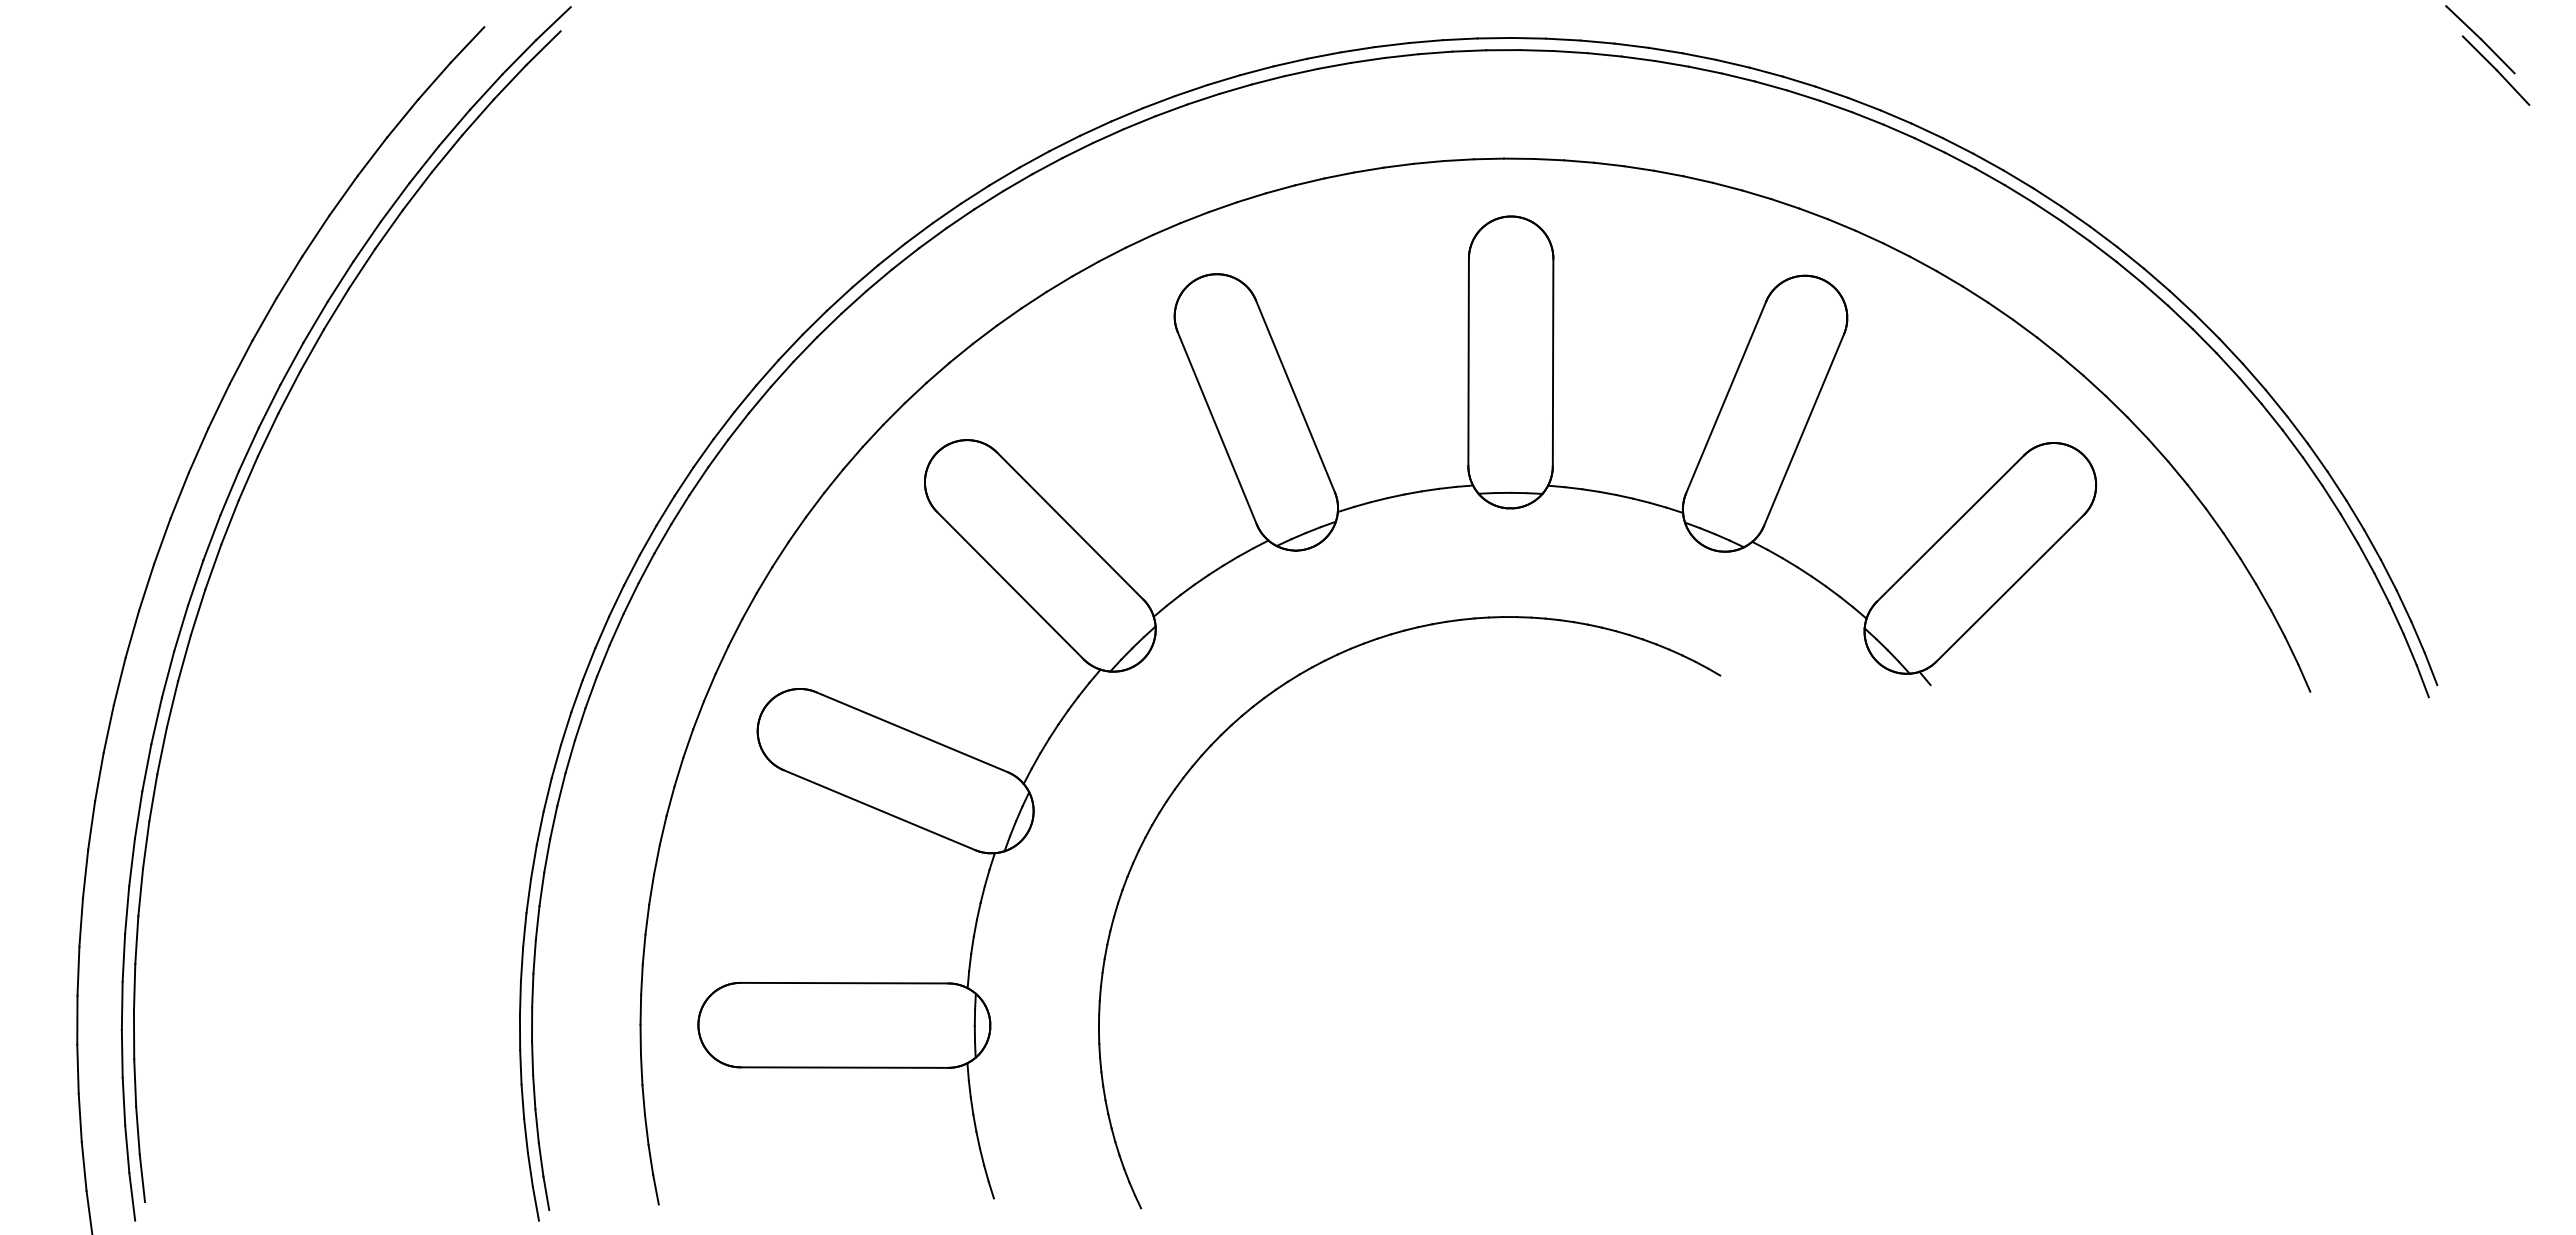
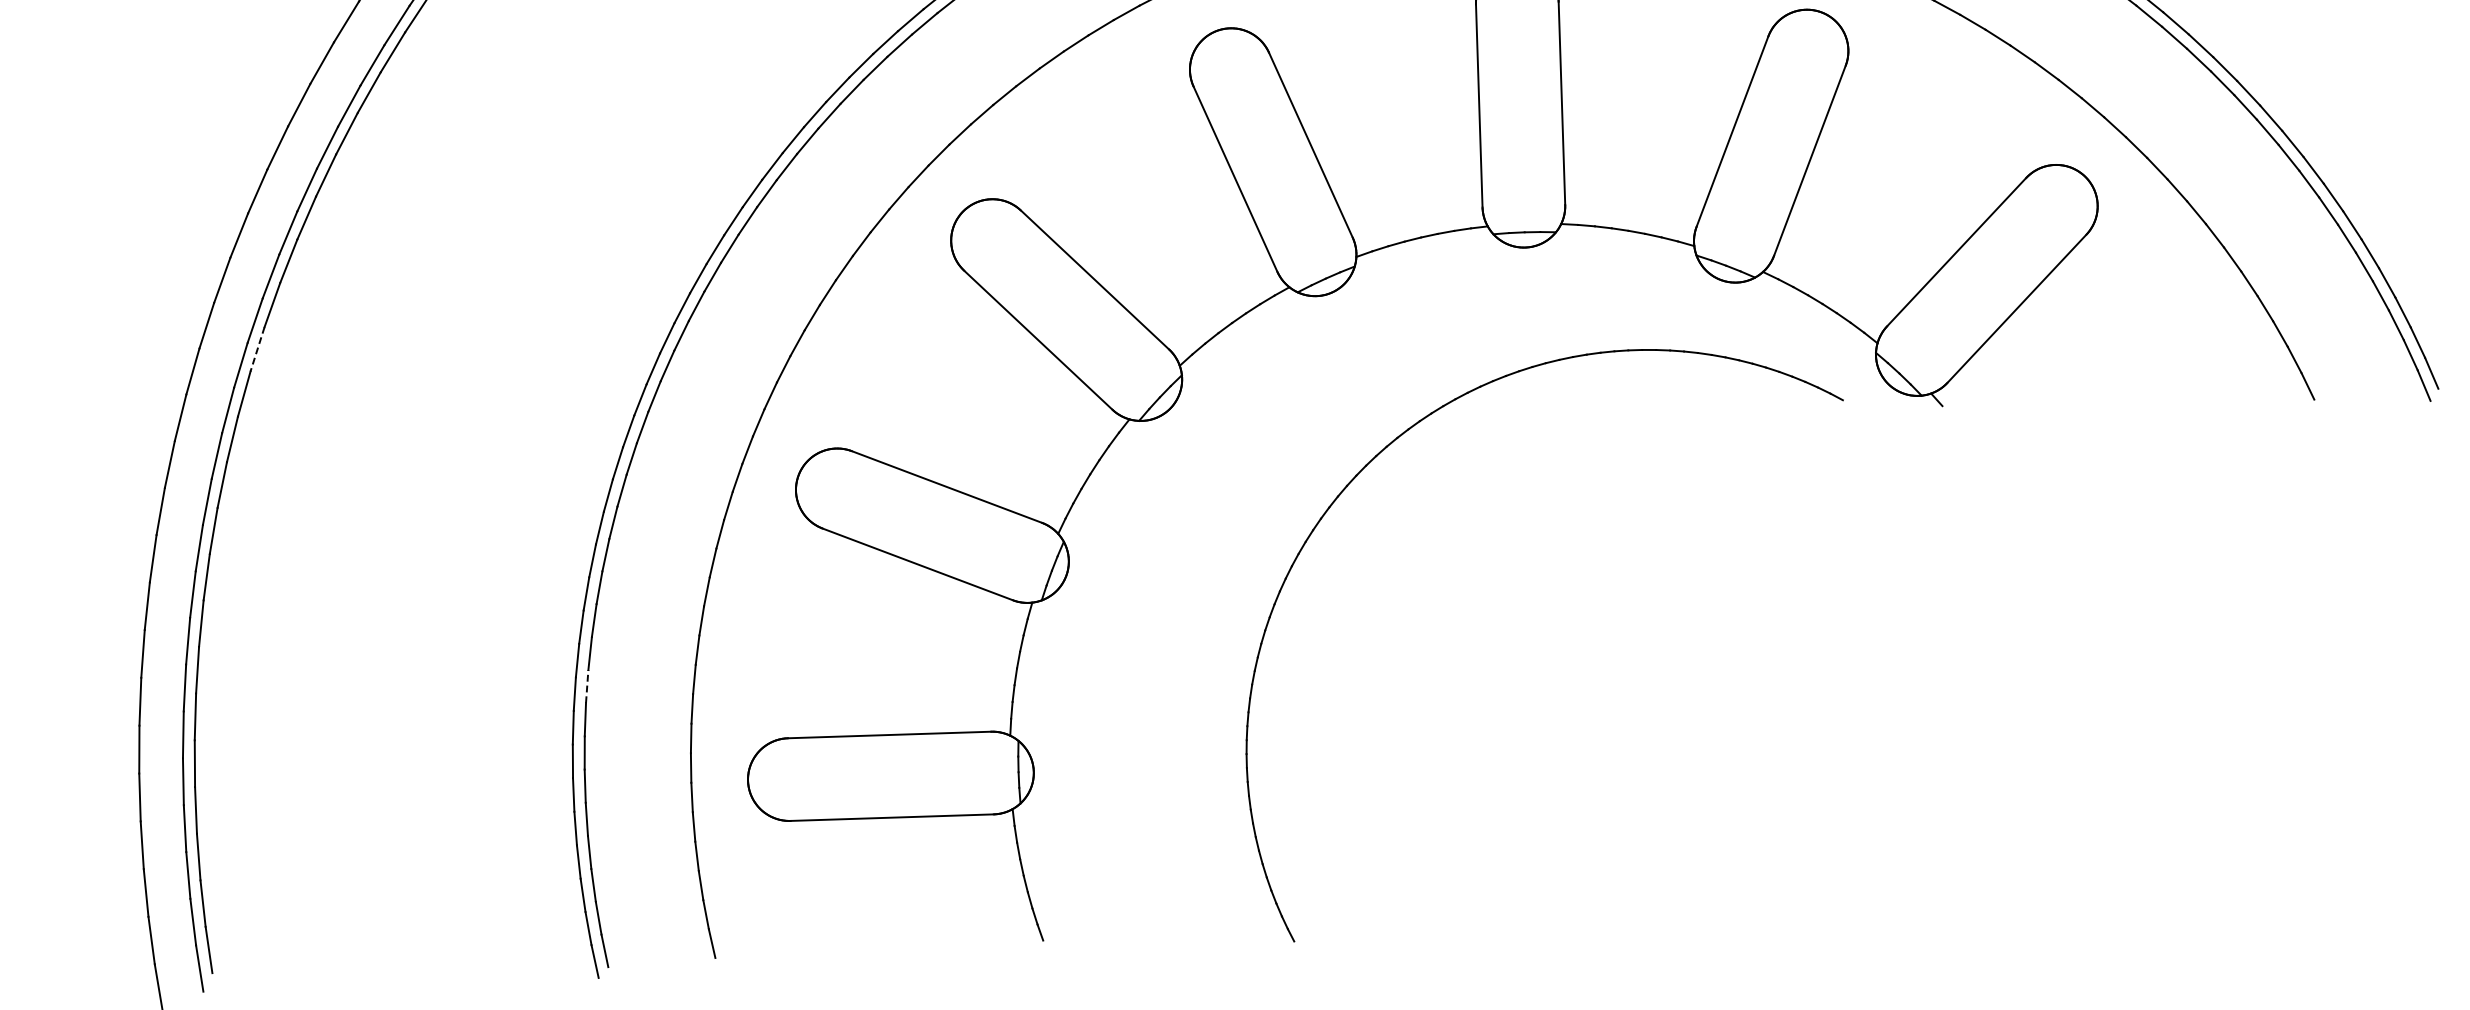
line: (213, 567) -> (257, 349), solid -> dashed
part: (1236, 722) -> (1371, 462), moved
line: (537, 923) -> (587, 687), solid -> dashed

